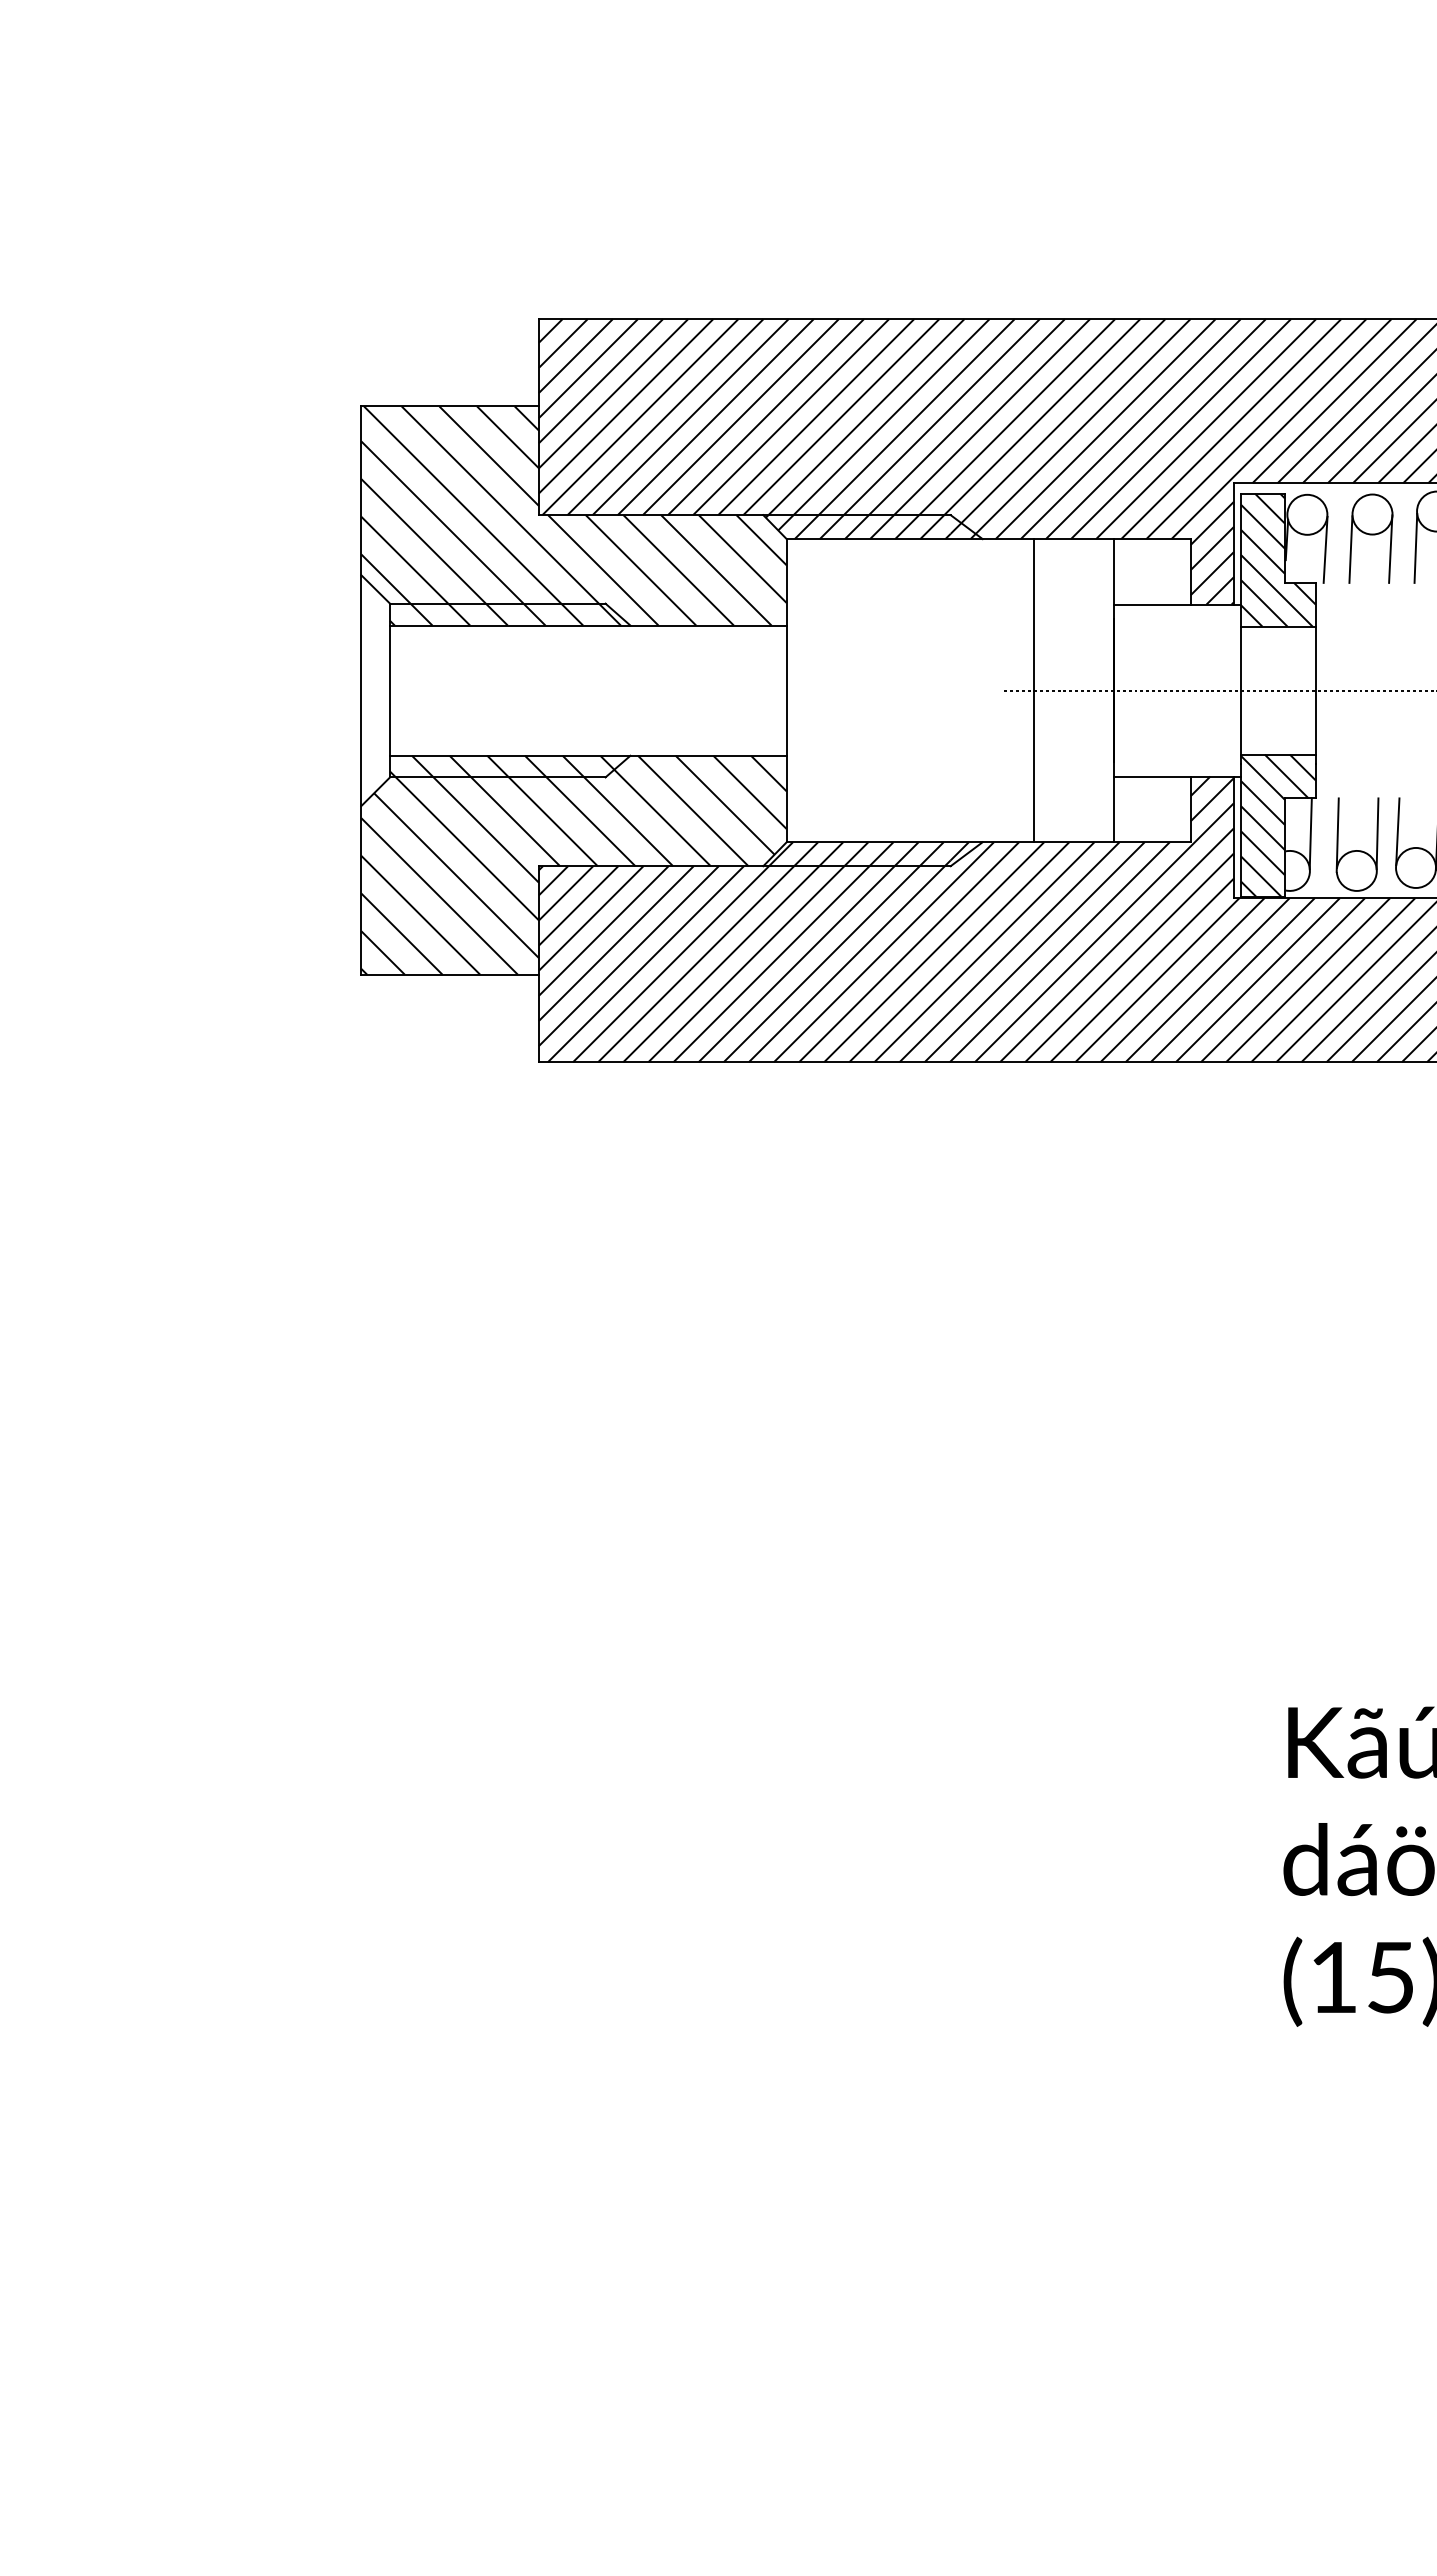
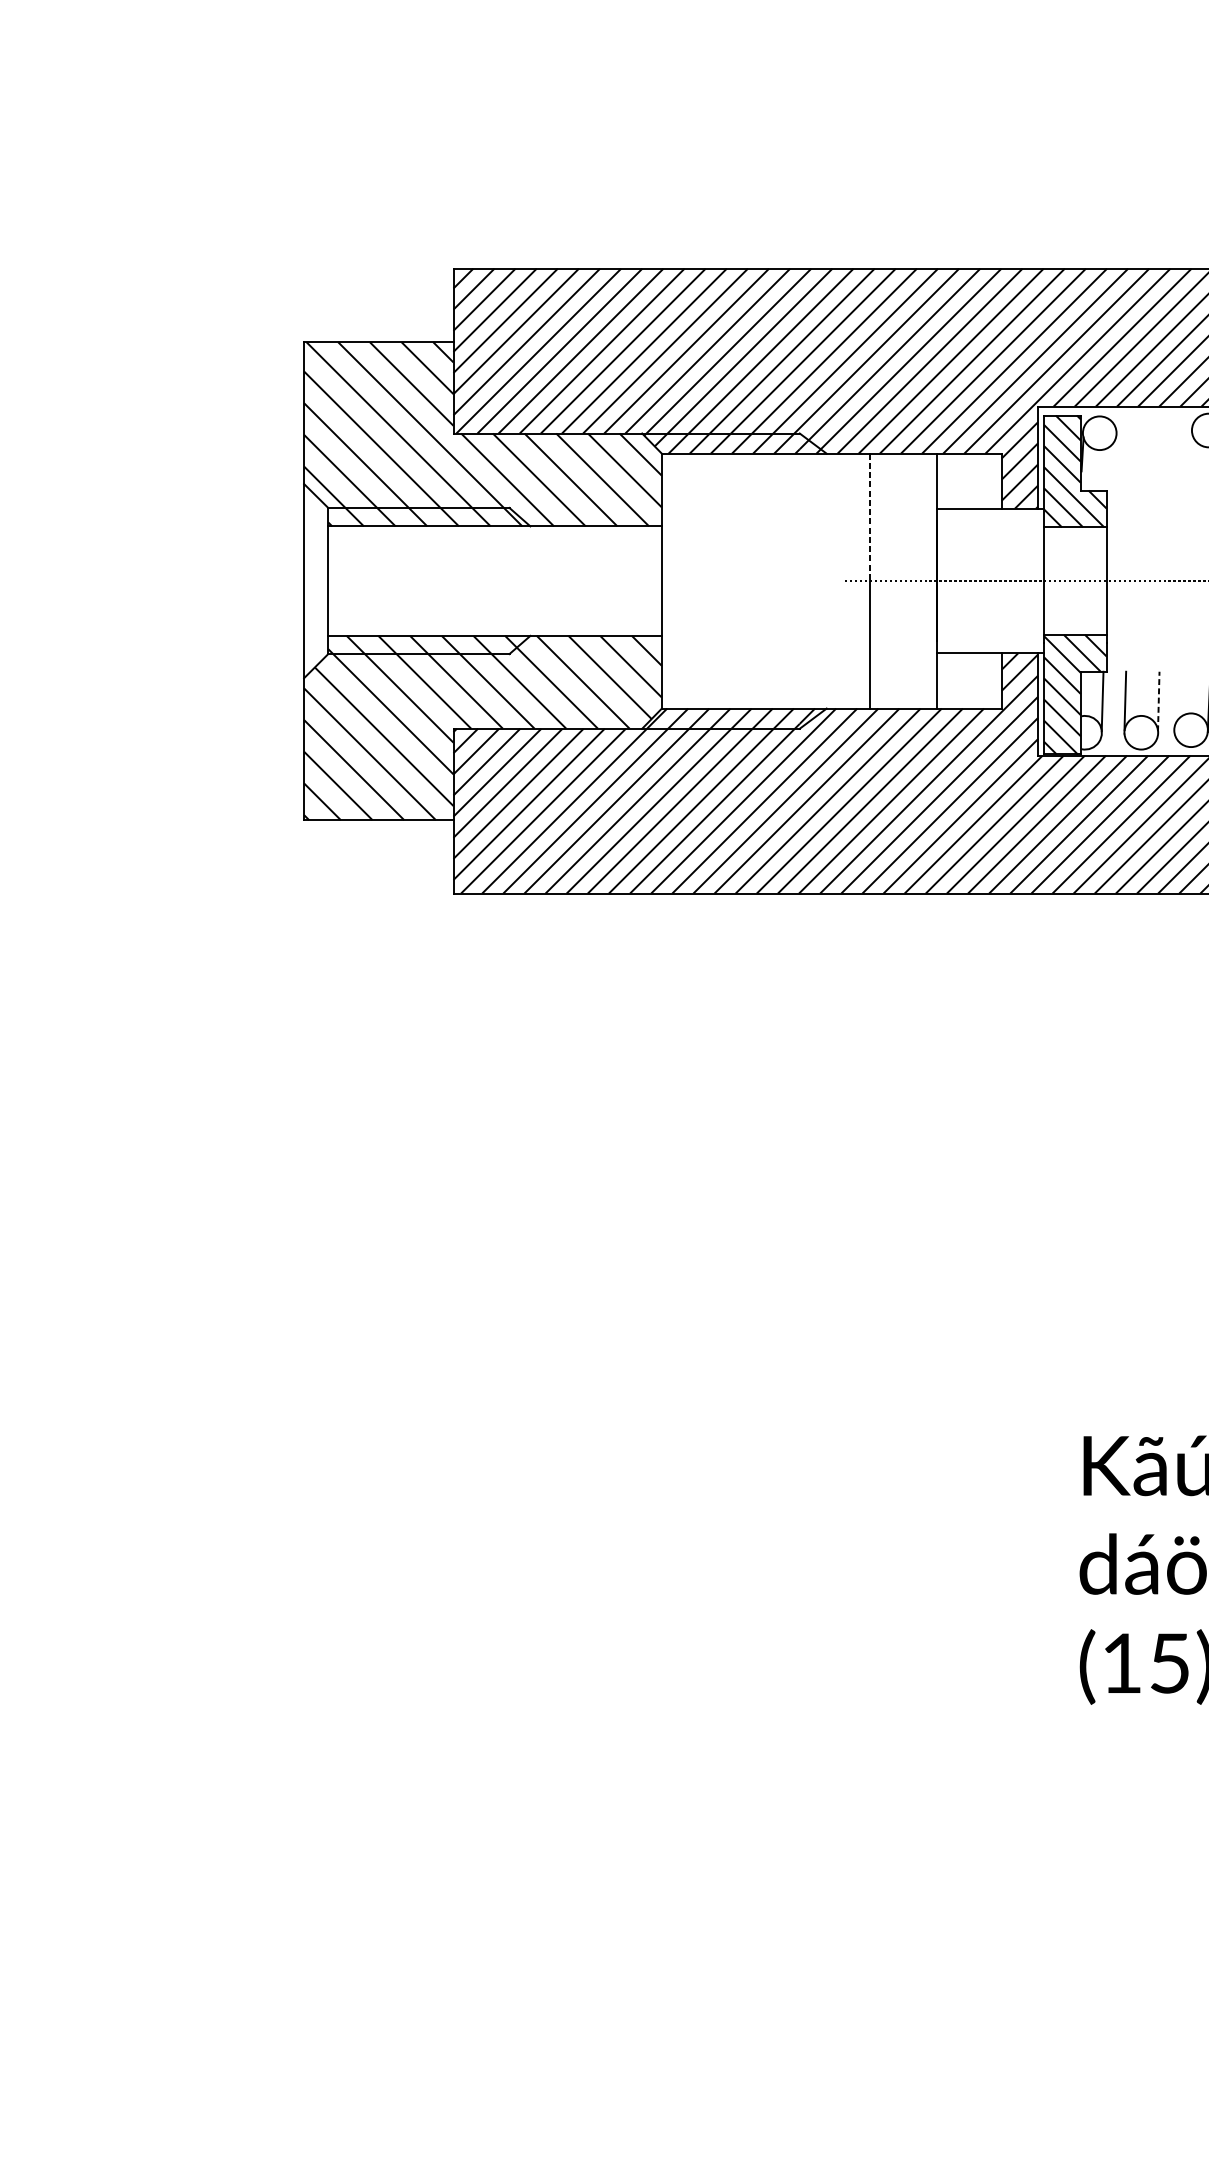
part: (1370, 538) -> (1152, 453), removed
line: (1415, 547) -> (1190, 460), removed
line: (1325, 549) -> (1114, 462), removed
line: (1034, 614) -> (870, 517), solid -> dashed
line: (1397, 831) -> (1175, 699), removed
line: (1377, 833) -> (1158, 701), solid -> dashed

